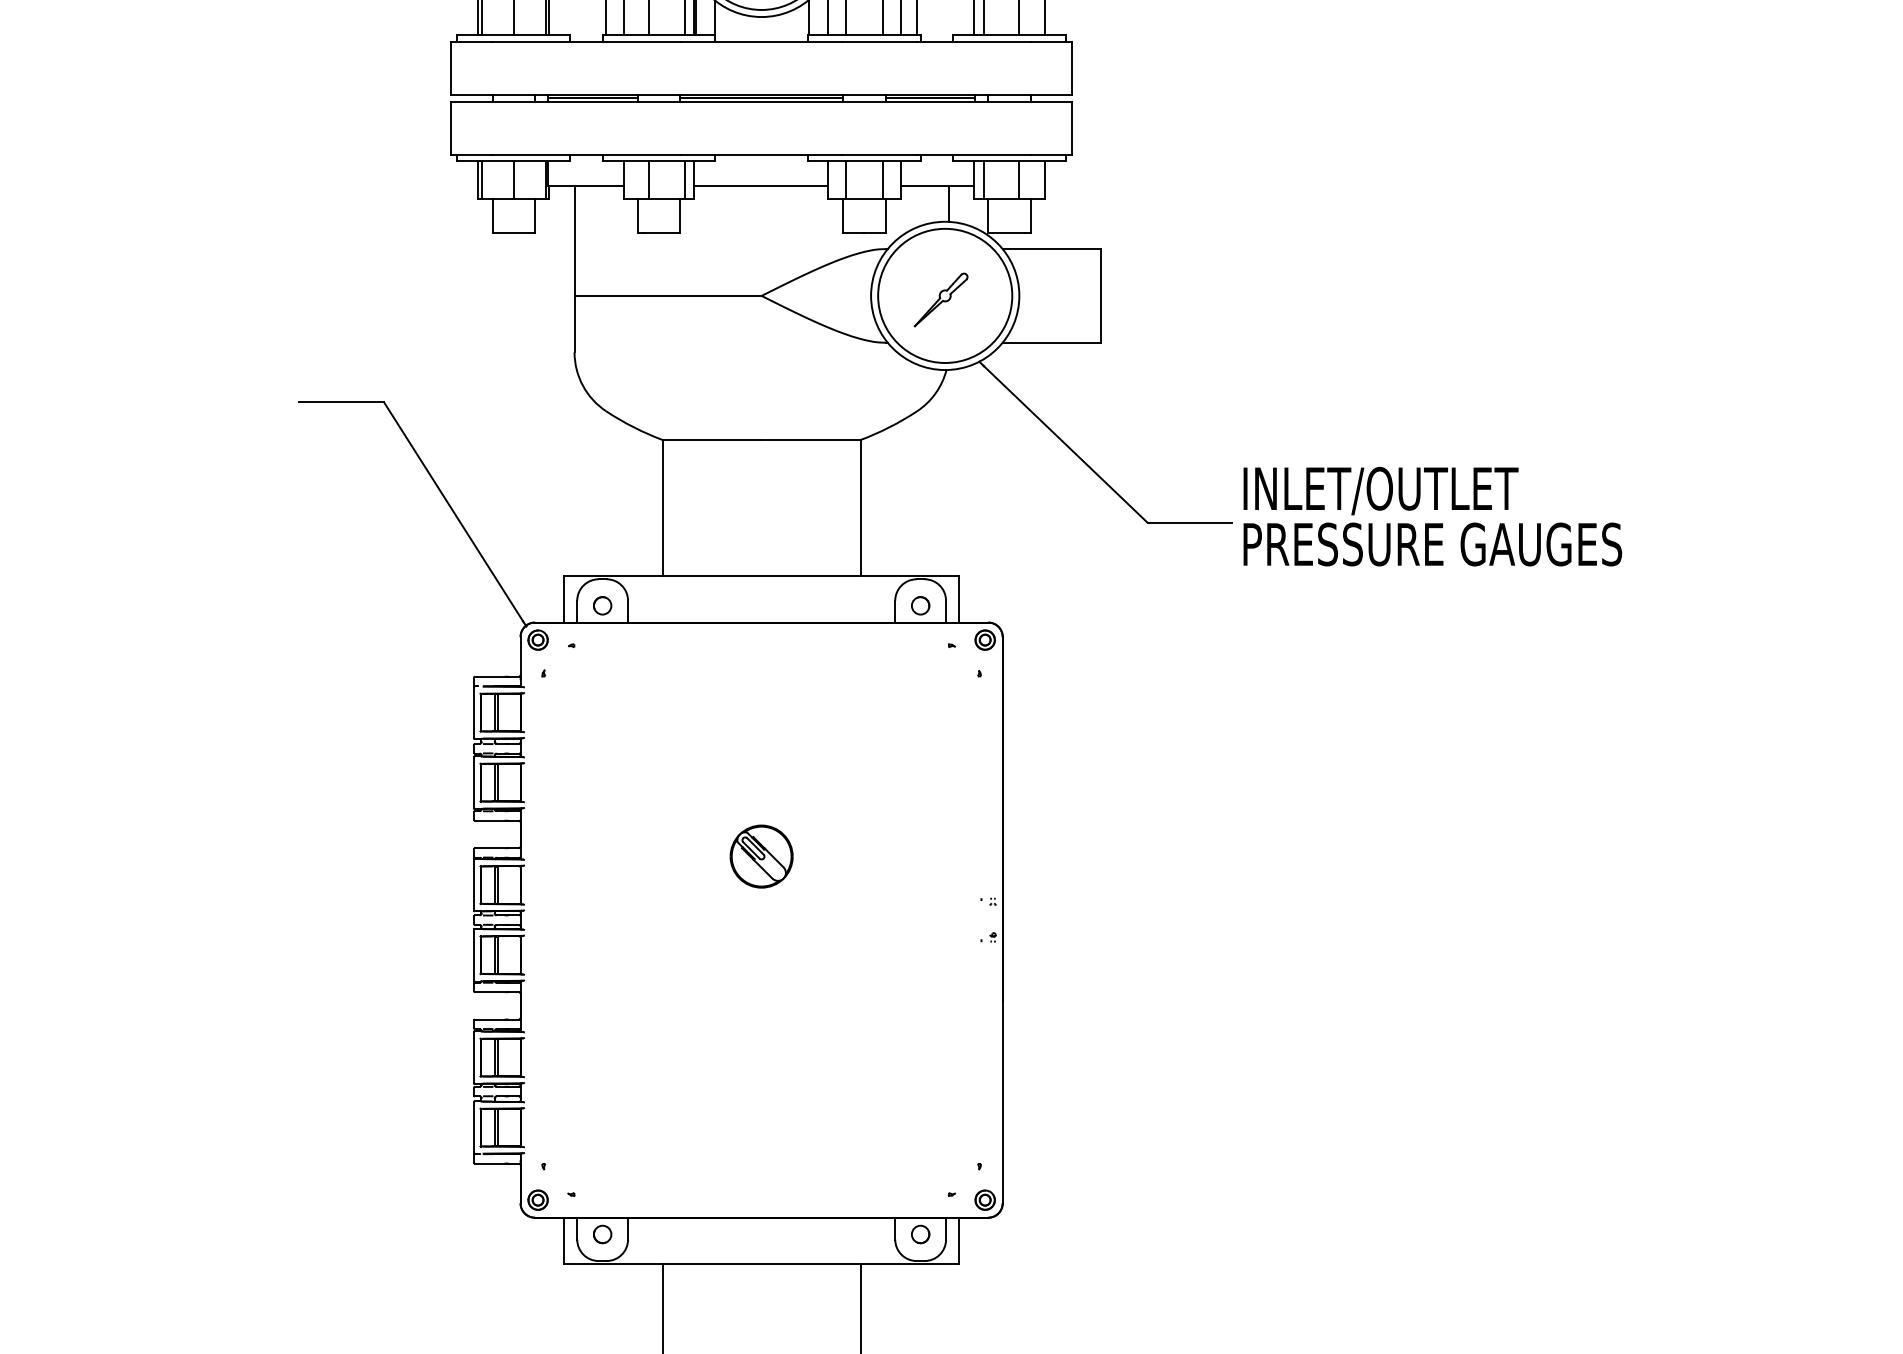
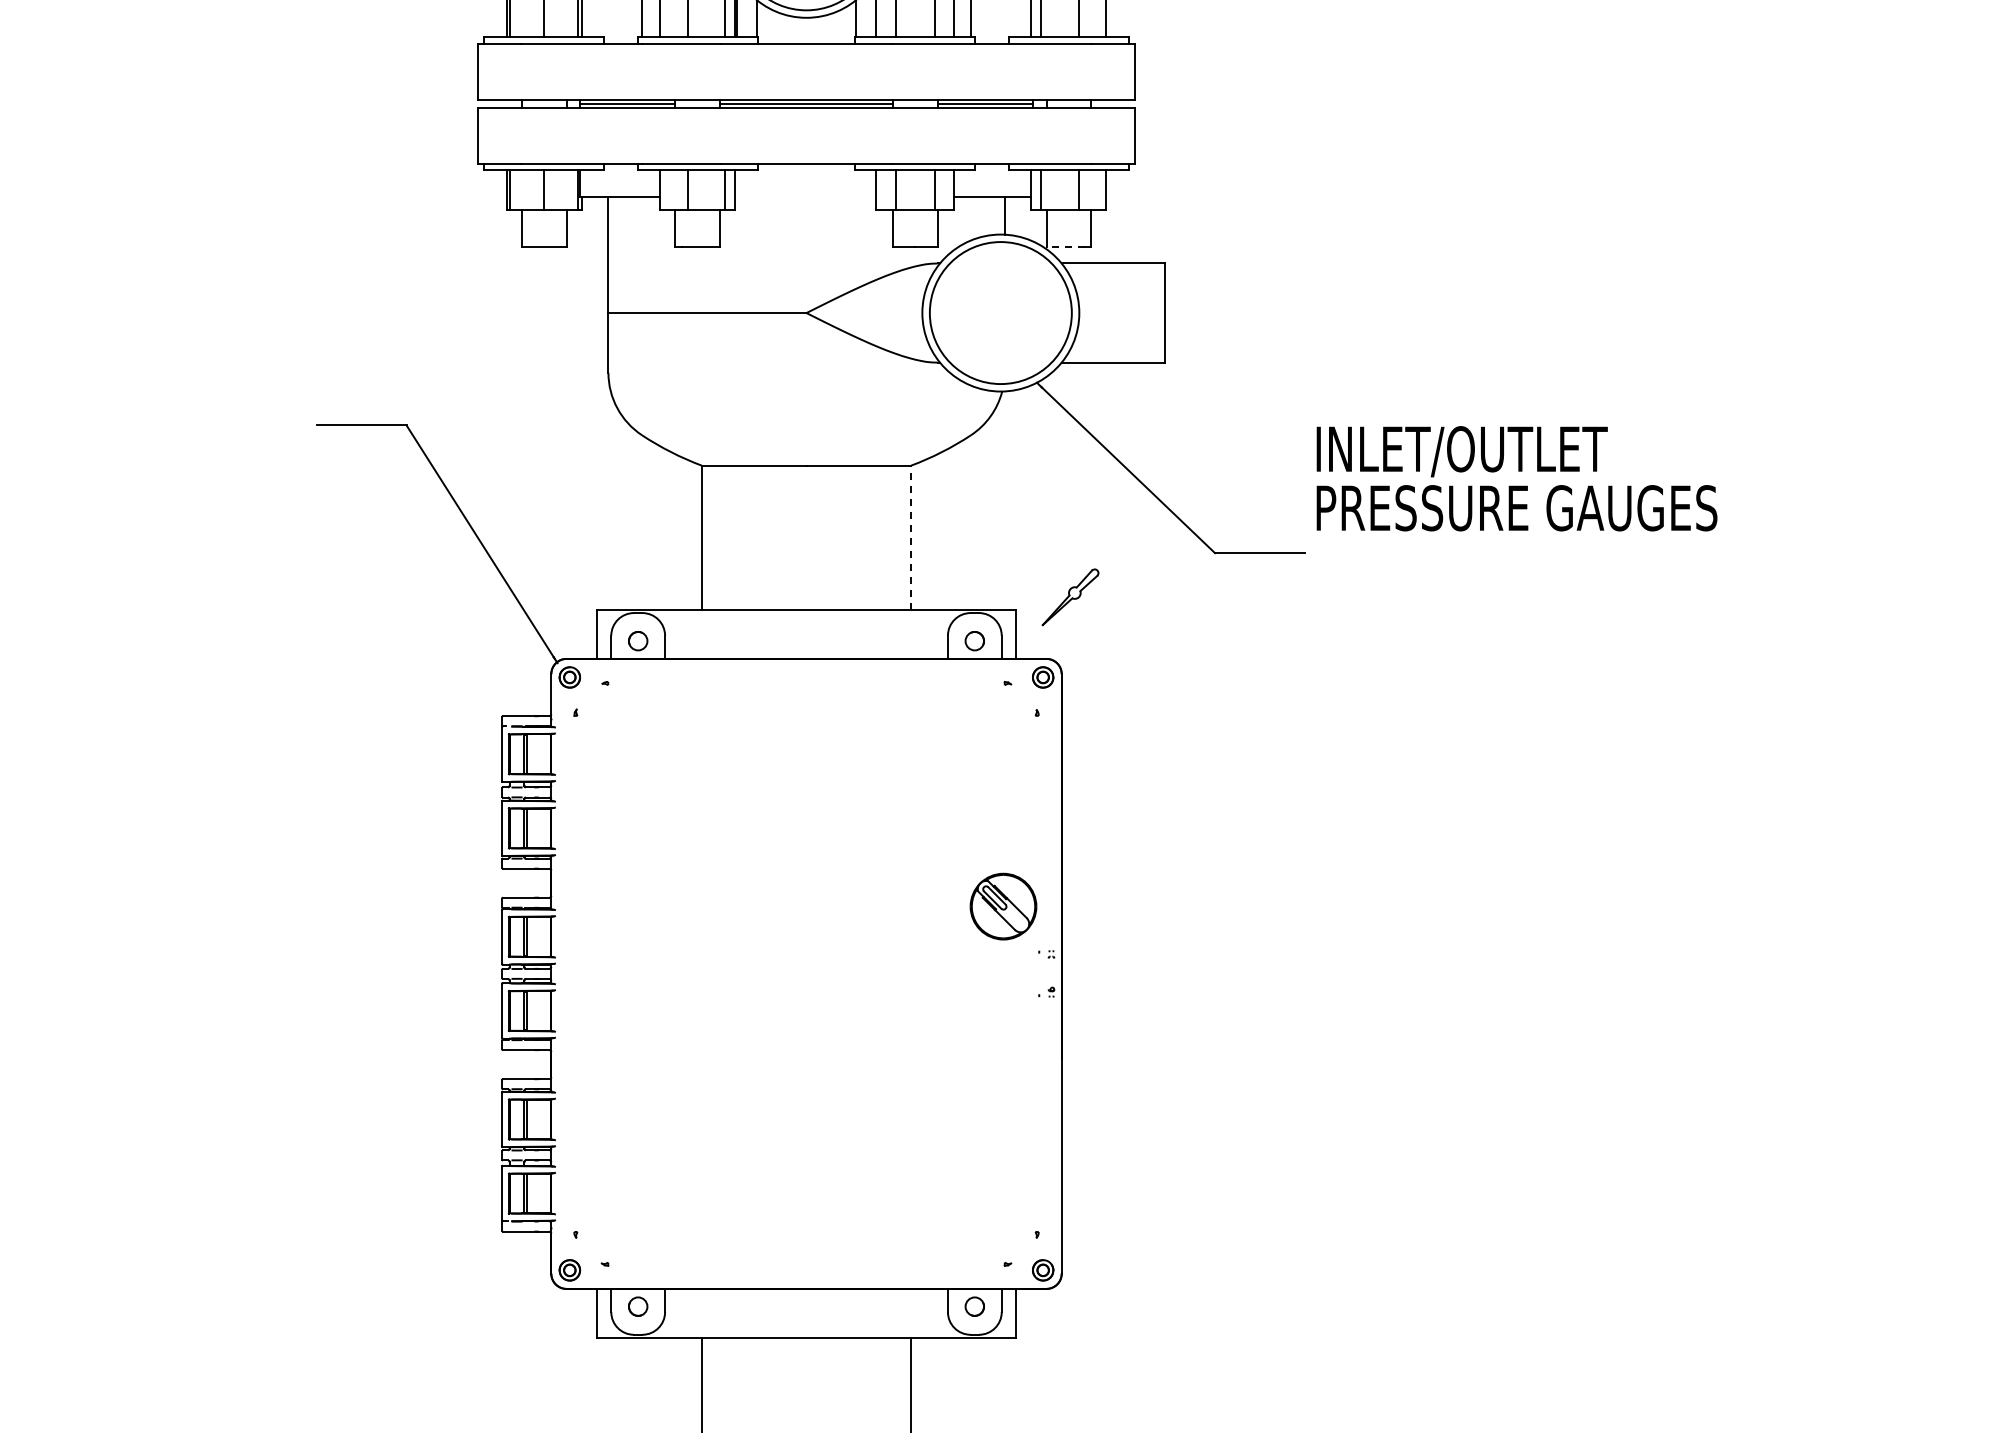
line: (760, 186) -> (805, 197), removed
line: (1006, 233) -> (1065, 246), solid -> dashed
part: (941, 300) -> (1070, 597), moved
line: (860, 507) -> (911, 537), solid -> dashed
text: (1432, 516) -> (1516, 478), moved
part: (761, 856) -> (1003, 906), moved

